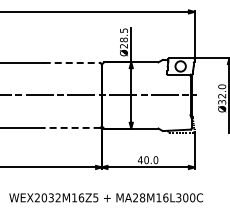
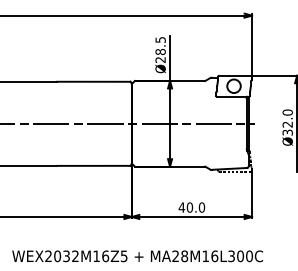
line: (72, 62) -> (93, 81), dashed -> solid
line: (71, 127) -> (92, 165), dashed -> solid

